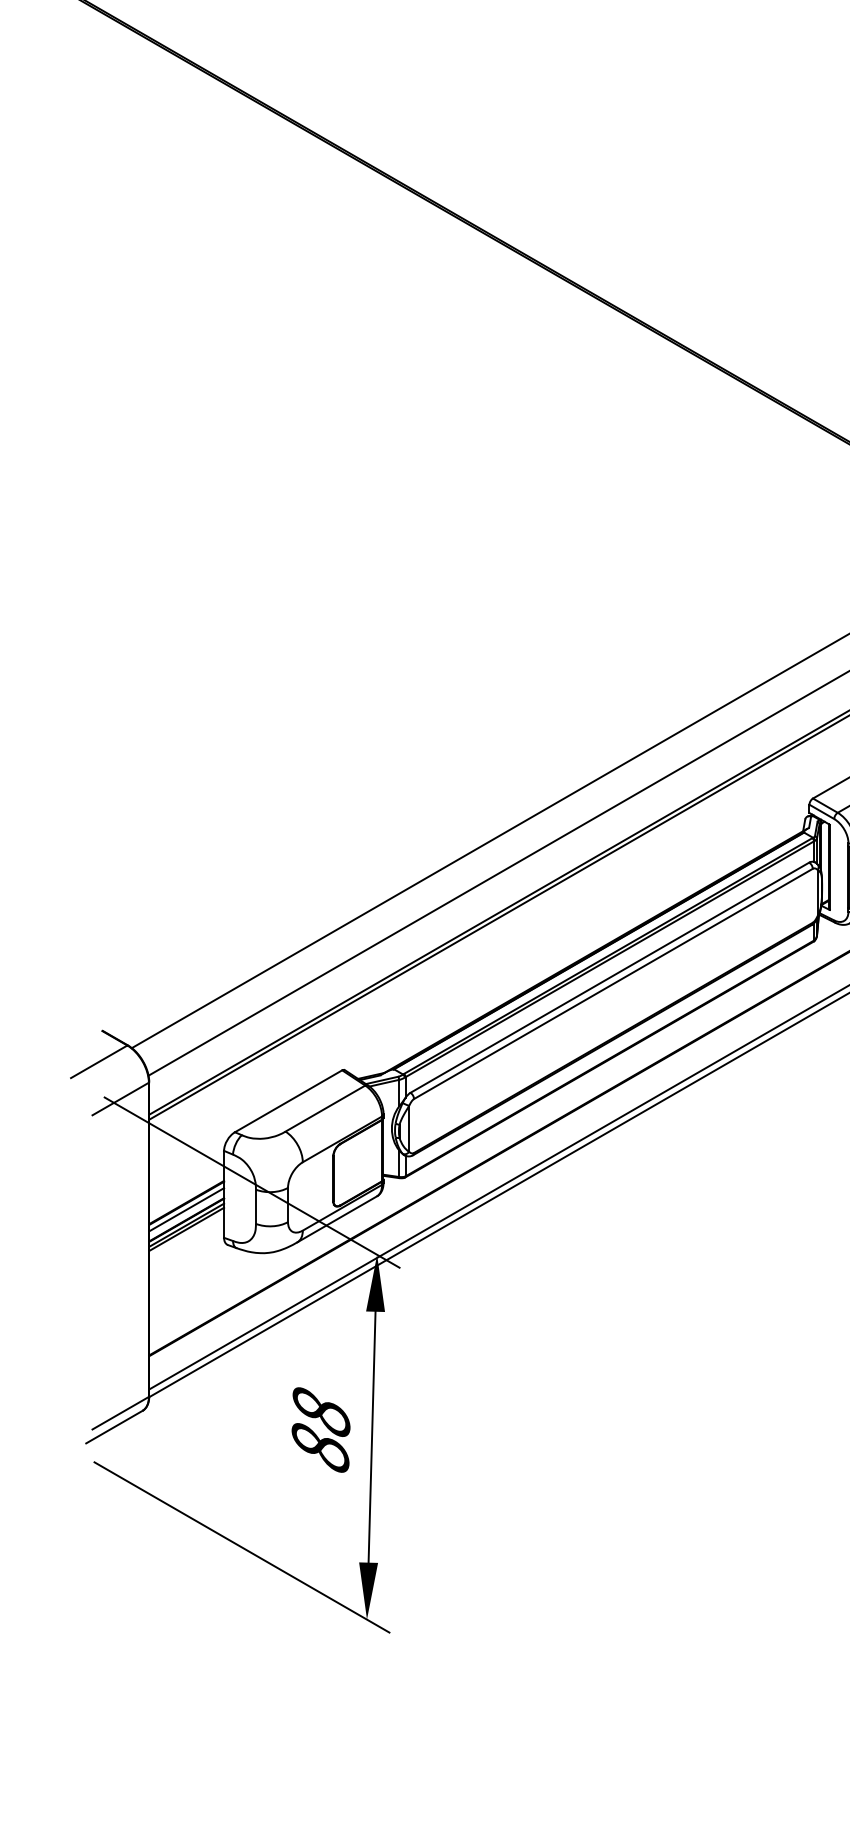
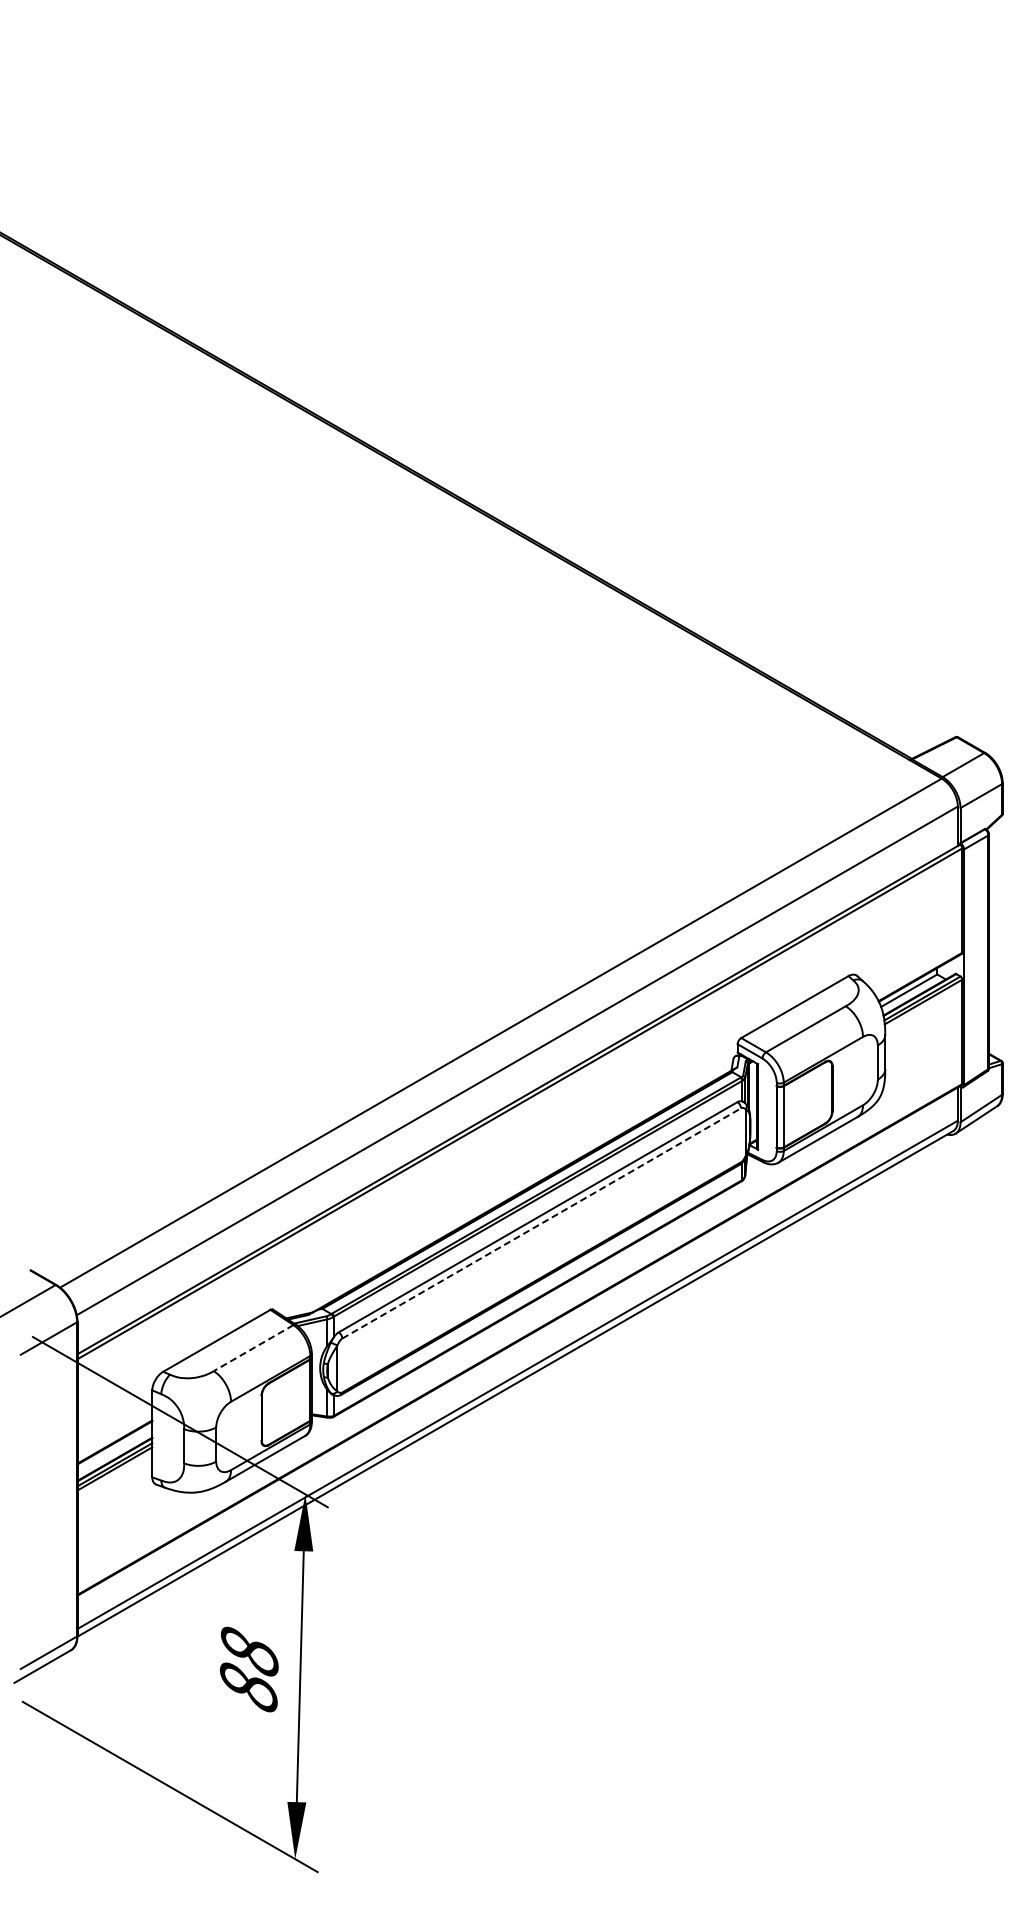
line: (614, 983) -> (542, 1223), solid -> dashed
line: (325, 1108) -> (253, 1348), solid -> dashed
line: (186, 1208) -> (114, 1448), removed

